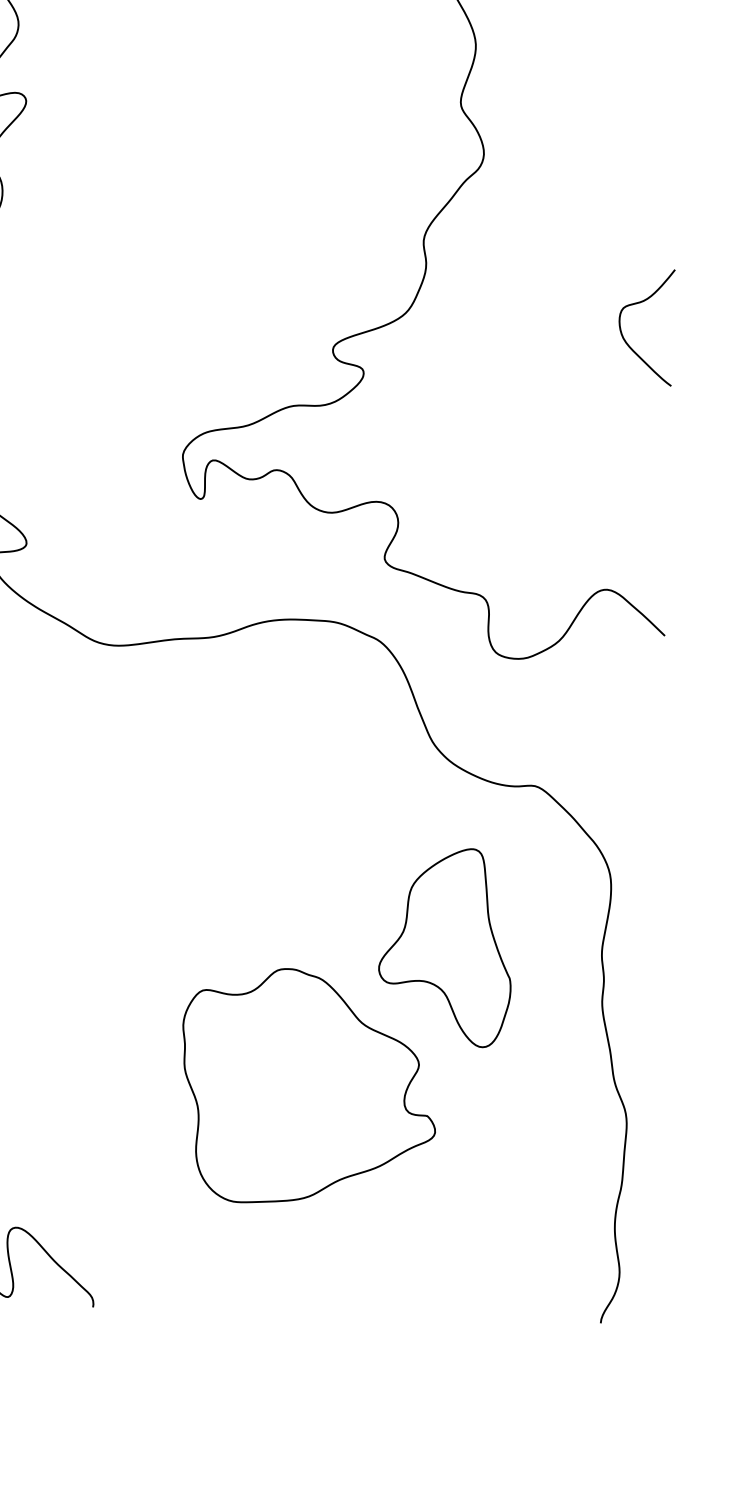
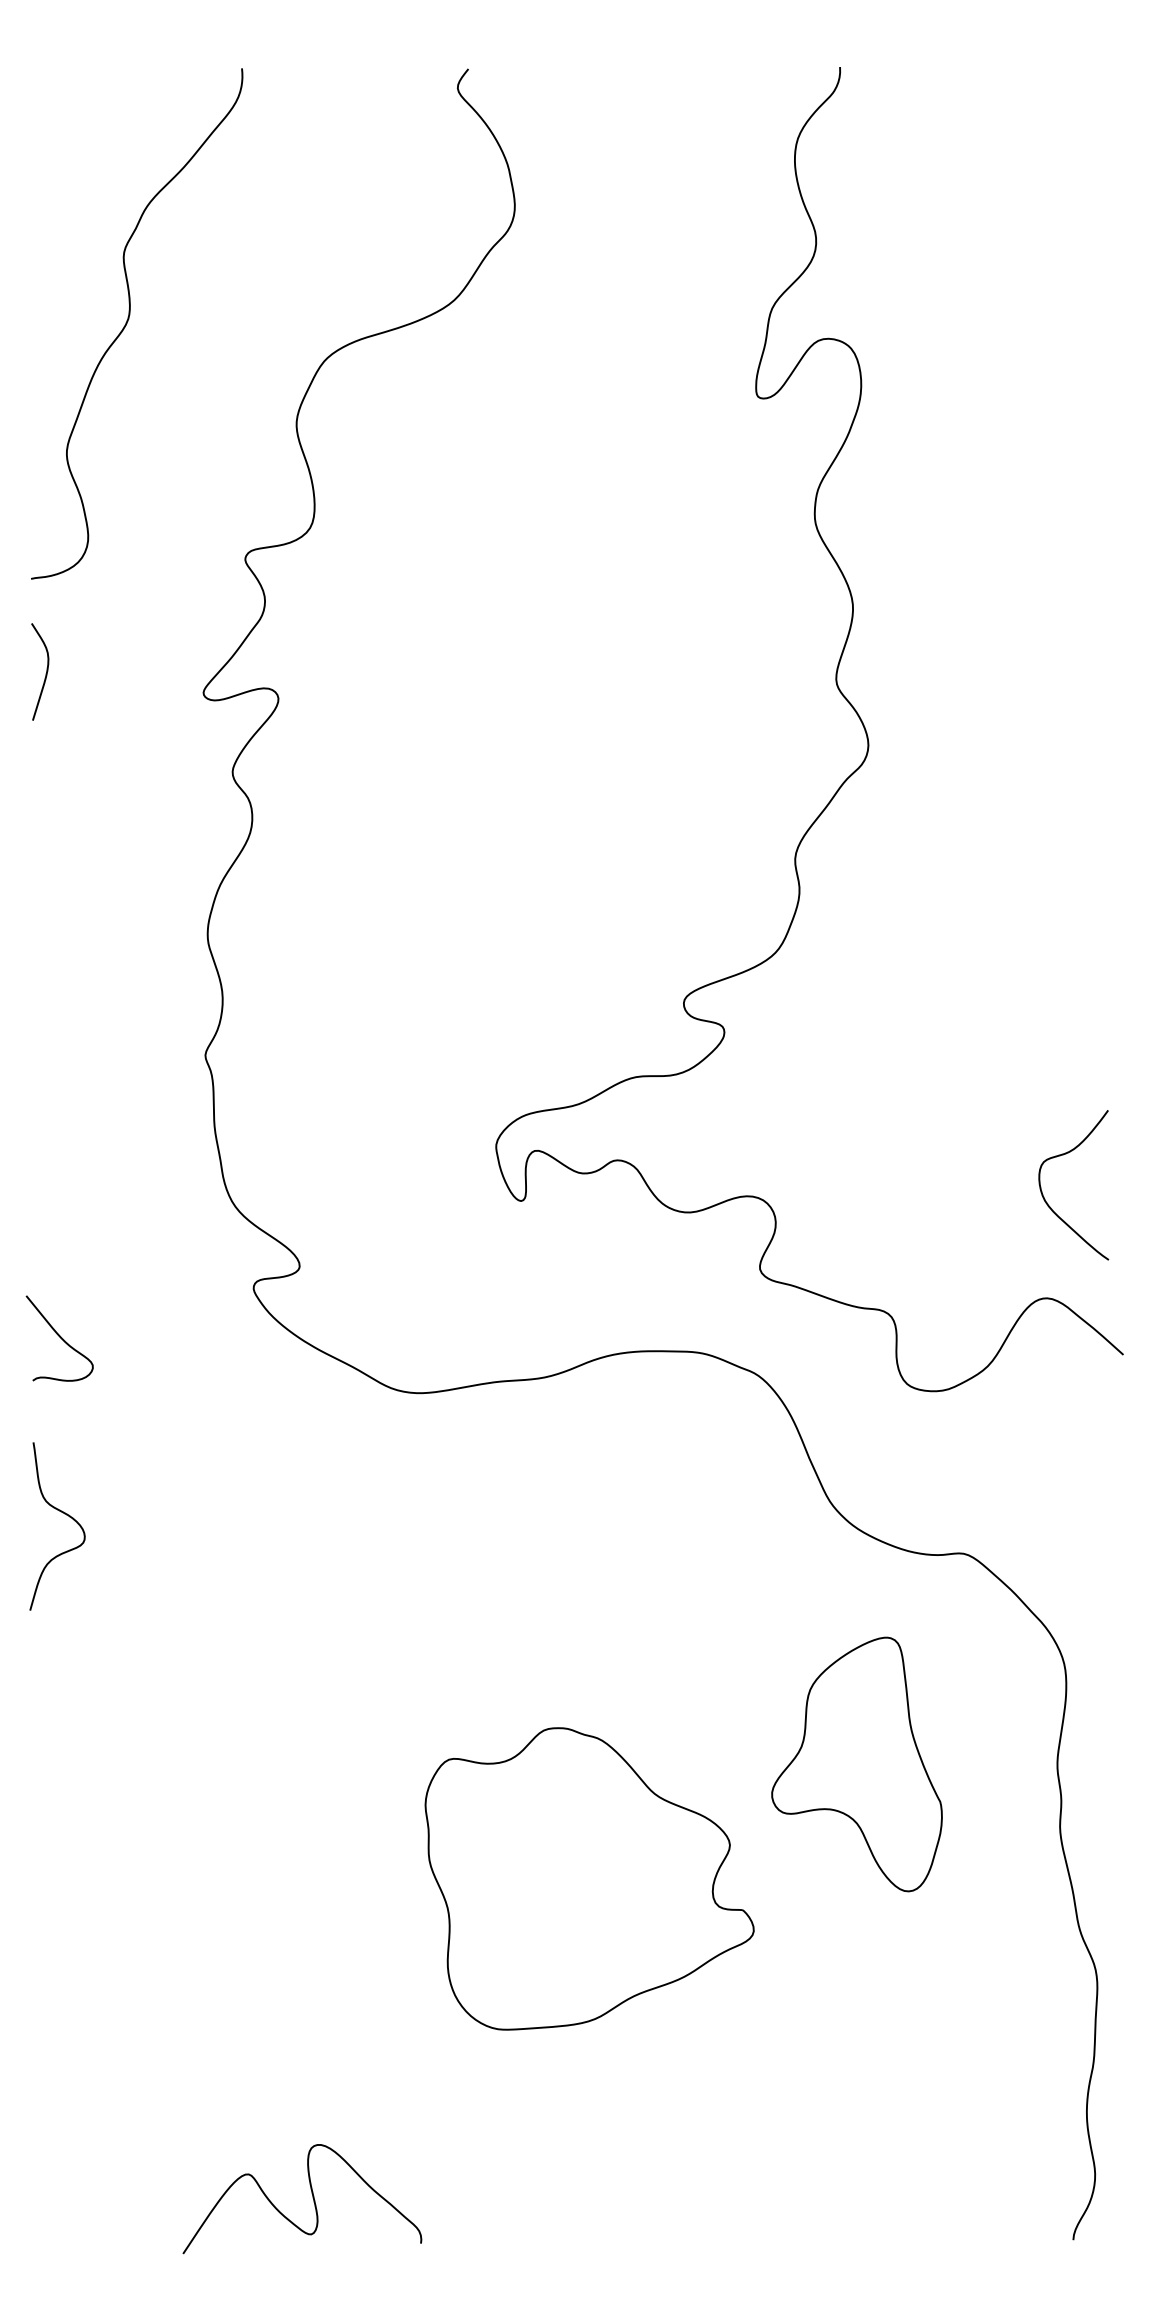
curve: (623, 334) -> (1044, 1196), moved
part: (308, 1086) -> (589, 1878), moved

